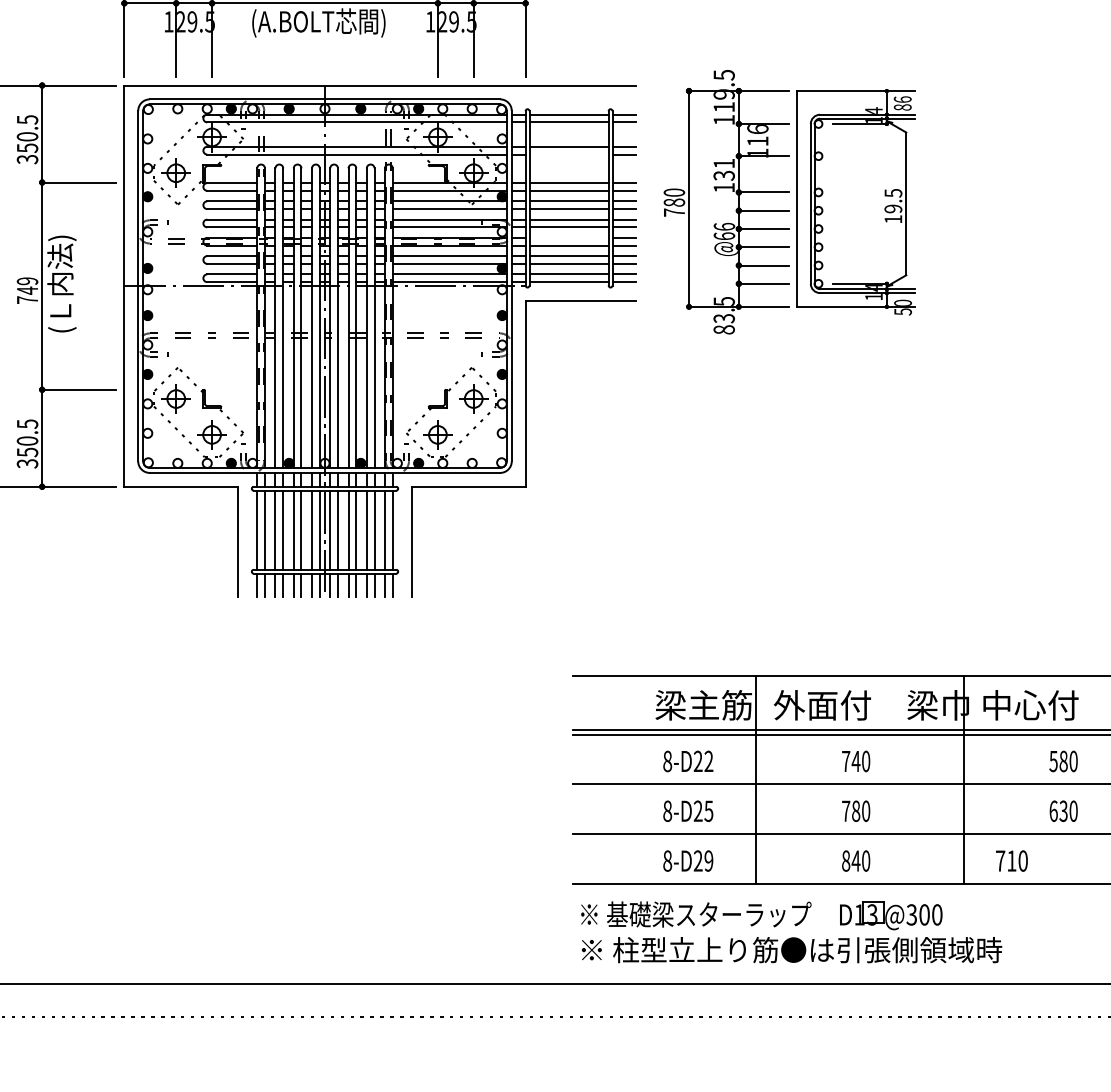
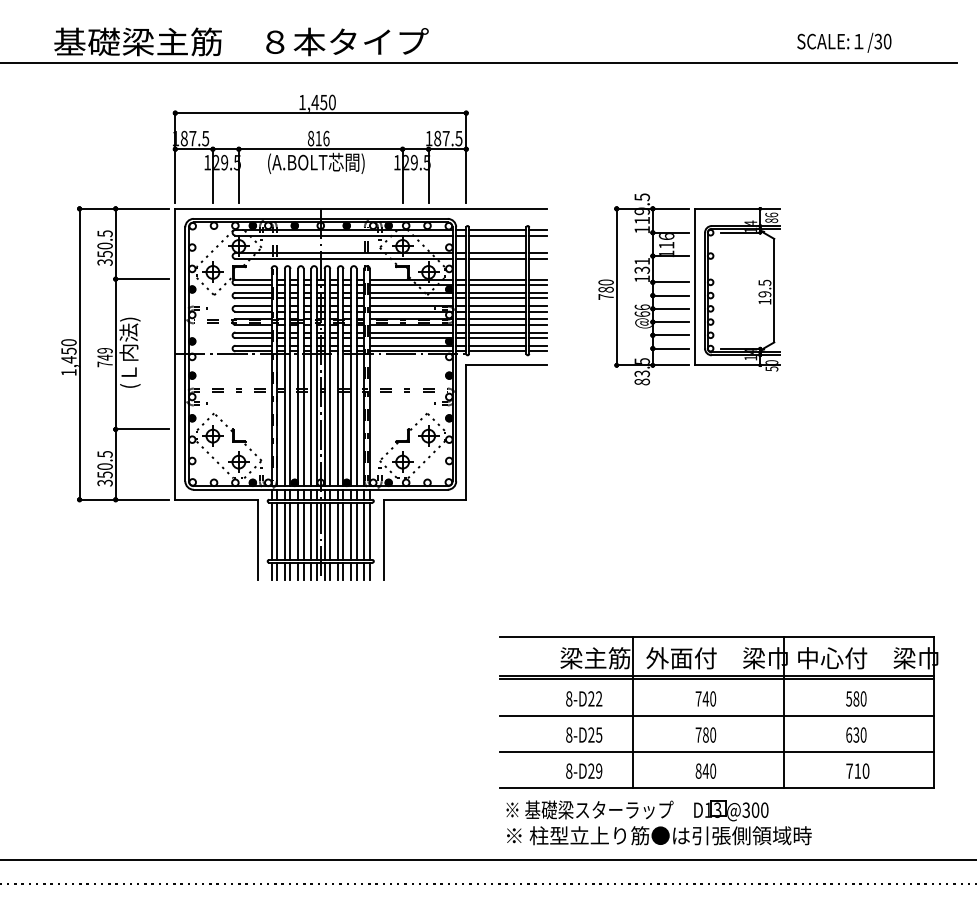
line: (568, 154) -> (497, 258), added
part: (789, 202) -> (689, 289), moved
line: (568, 238) -> (497, 319), added
text: (1011, 860) -> (857, 770), moved

